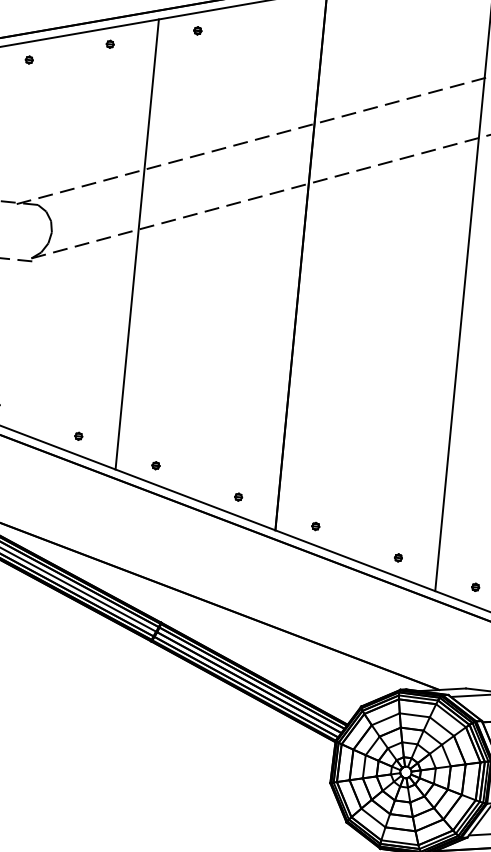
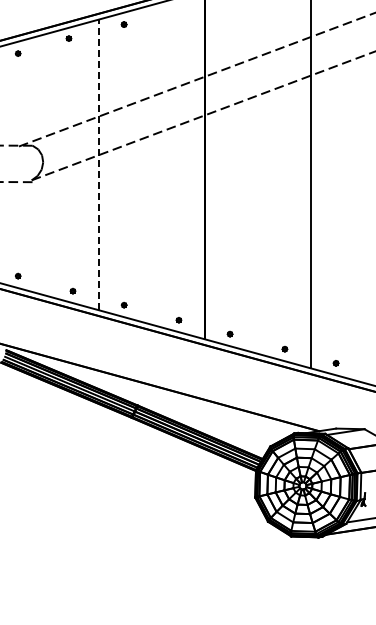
line: (137, 243) -> (98, 164), solid -> dashed

